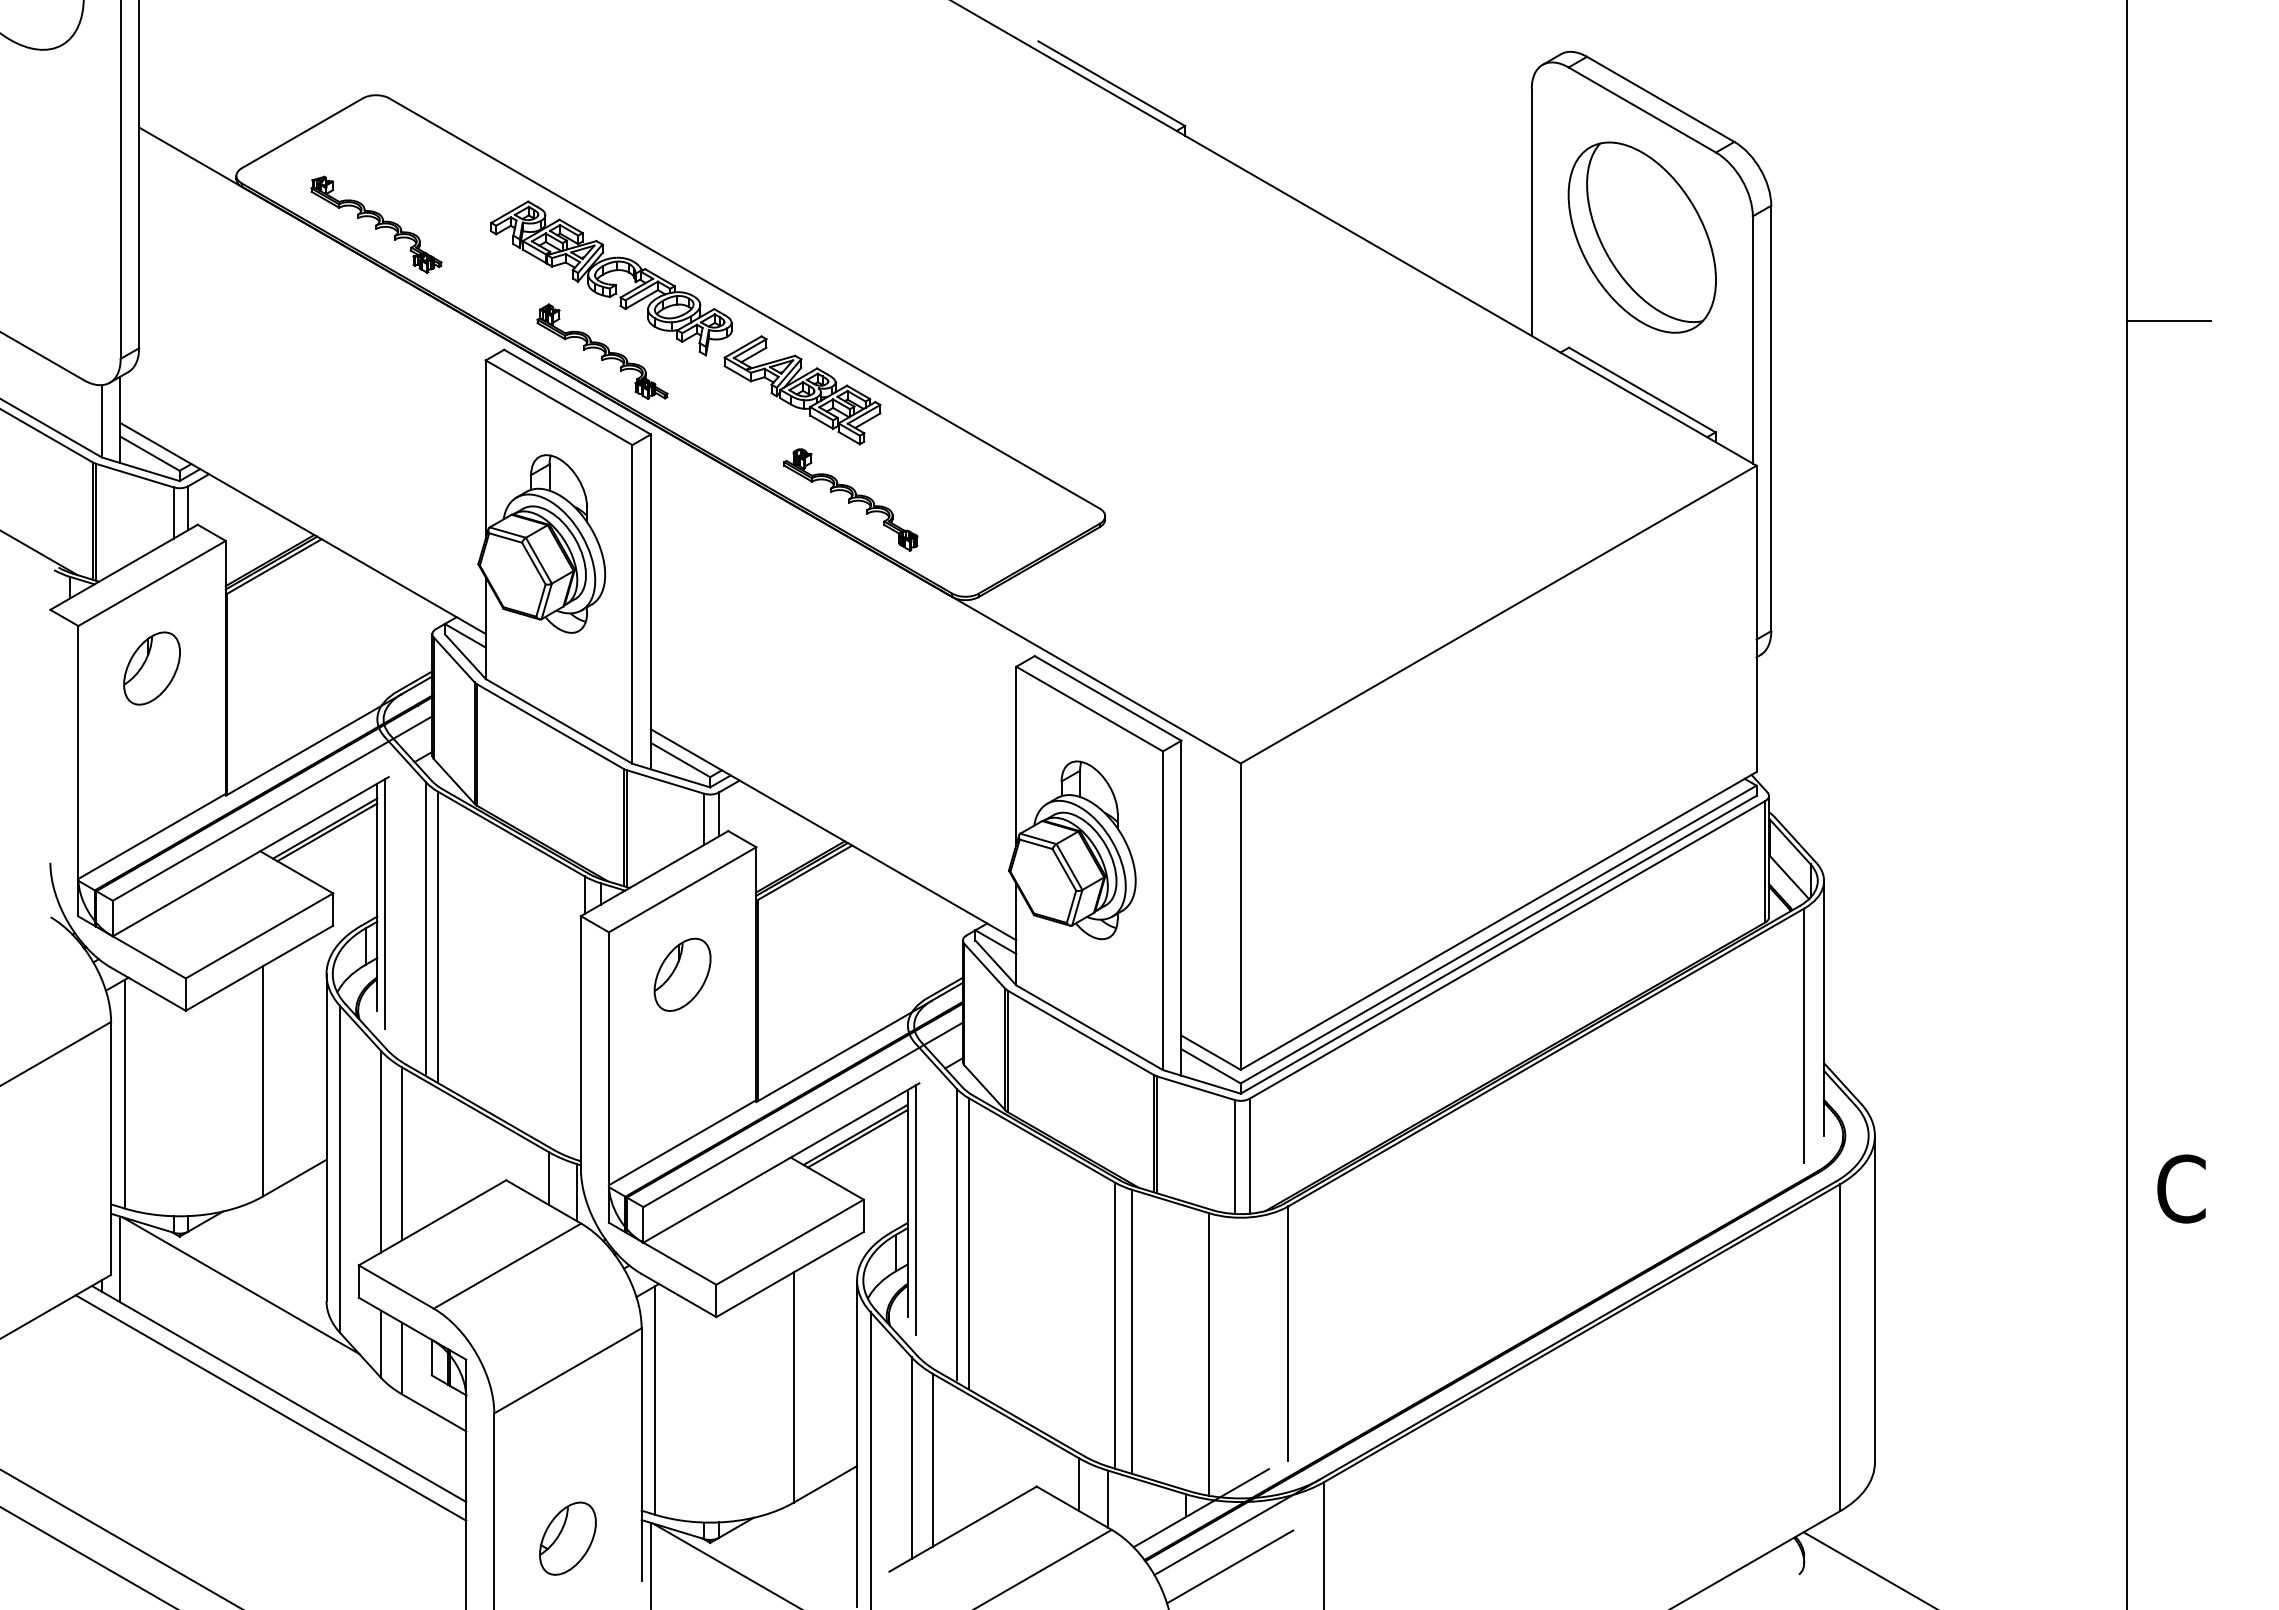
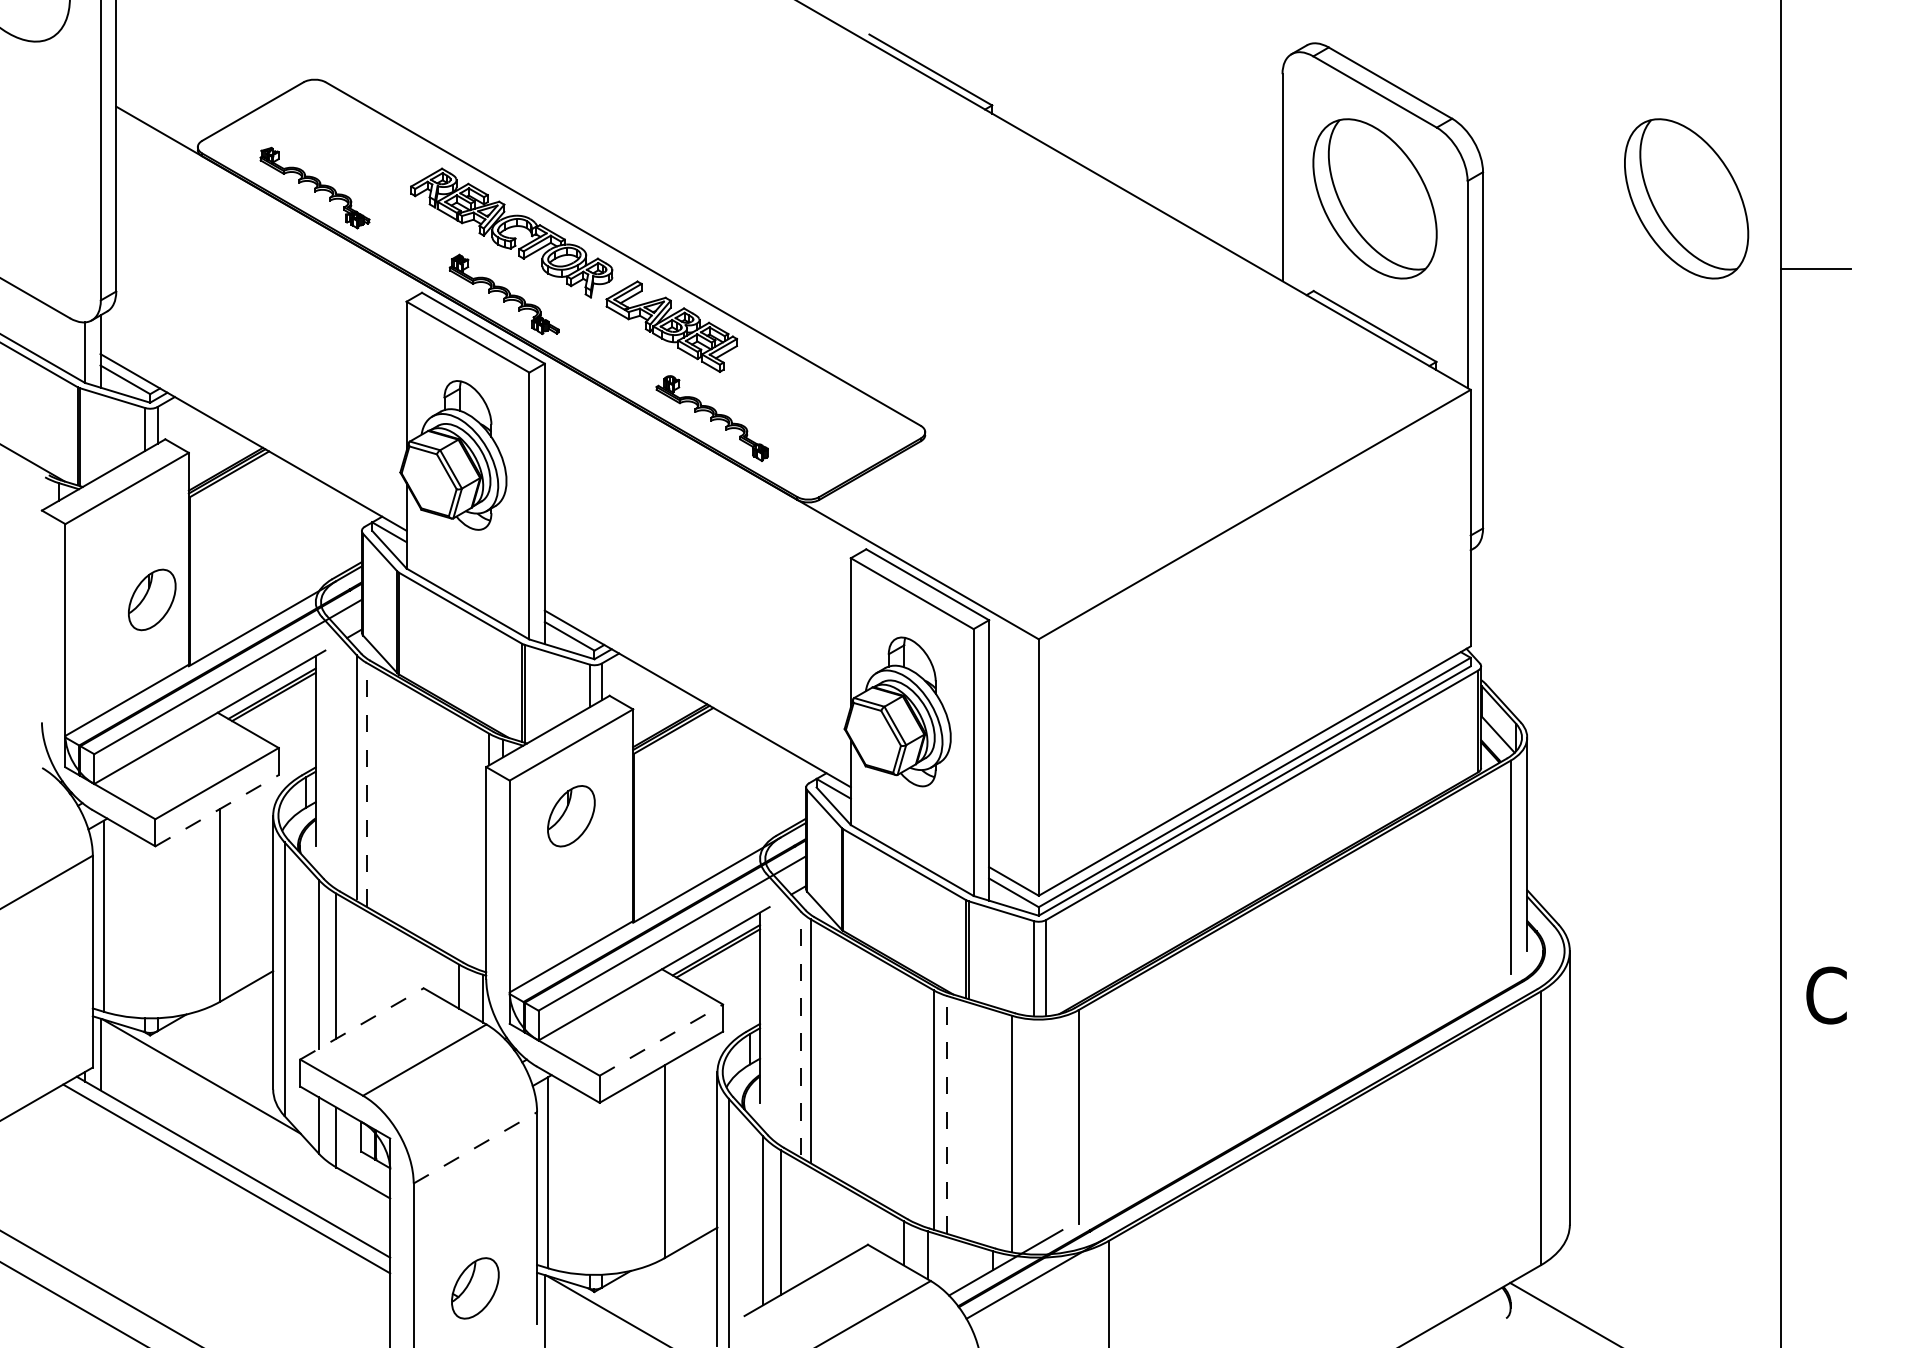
part: (2013, 237) -> (1685, 198), added
part: (151, 668) -> (151, 599), moved
line: (385, 903) -> (322, 756), removed
line: (438, 937) -> (366, 784), solid -> dashed
line: (259, 968) -> (217, 810), solid -> dashed
line: (915, 1210) -> (766, 1013), removed
line: (432, 1222) -> (361, 1023), solid -> dashed
line: (956, 1234) -> (800, 1033), solid -> dashed
line: (790, 1241) -> (661, 1039), solid -> dashed
line: (1131, 1331) -> (947, 1114), solid -> dashed
line: (568, 1370) -> (475, 1147), solid -> dashed
line: (1230, 1566) -> (1030, 1311), removed

